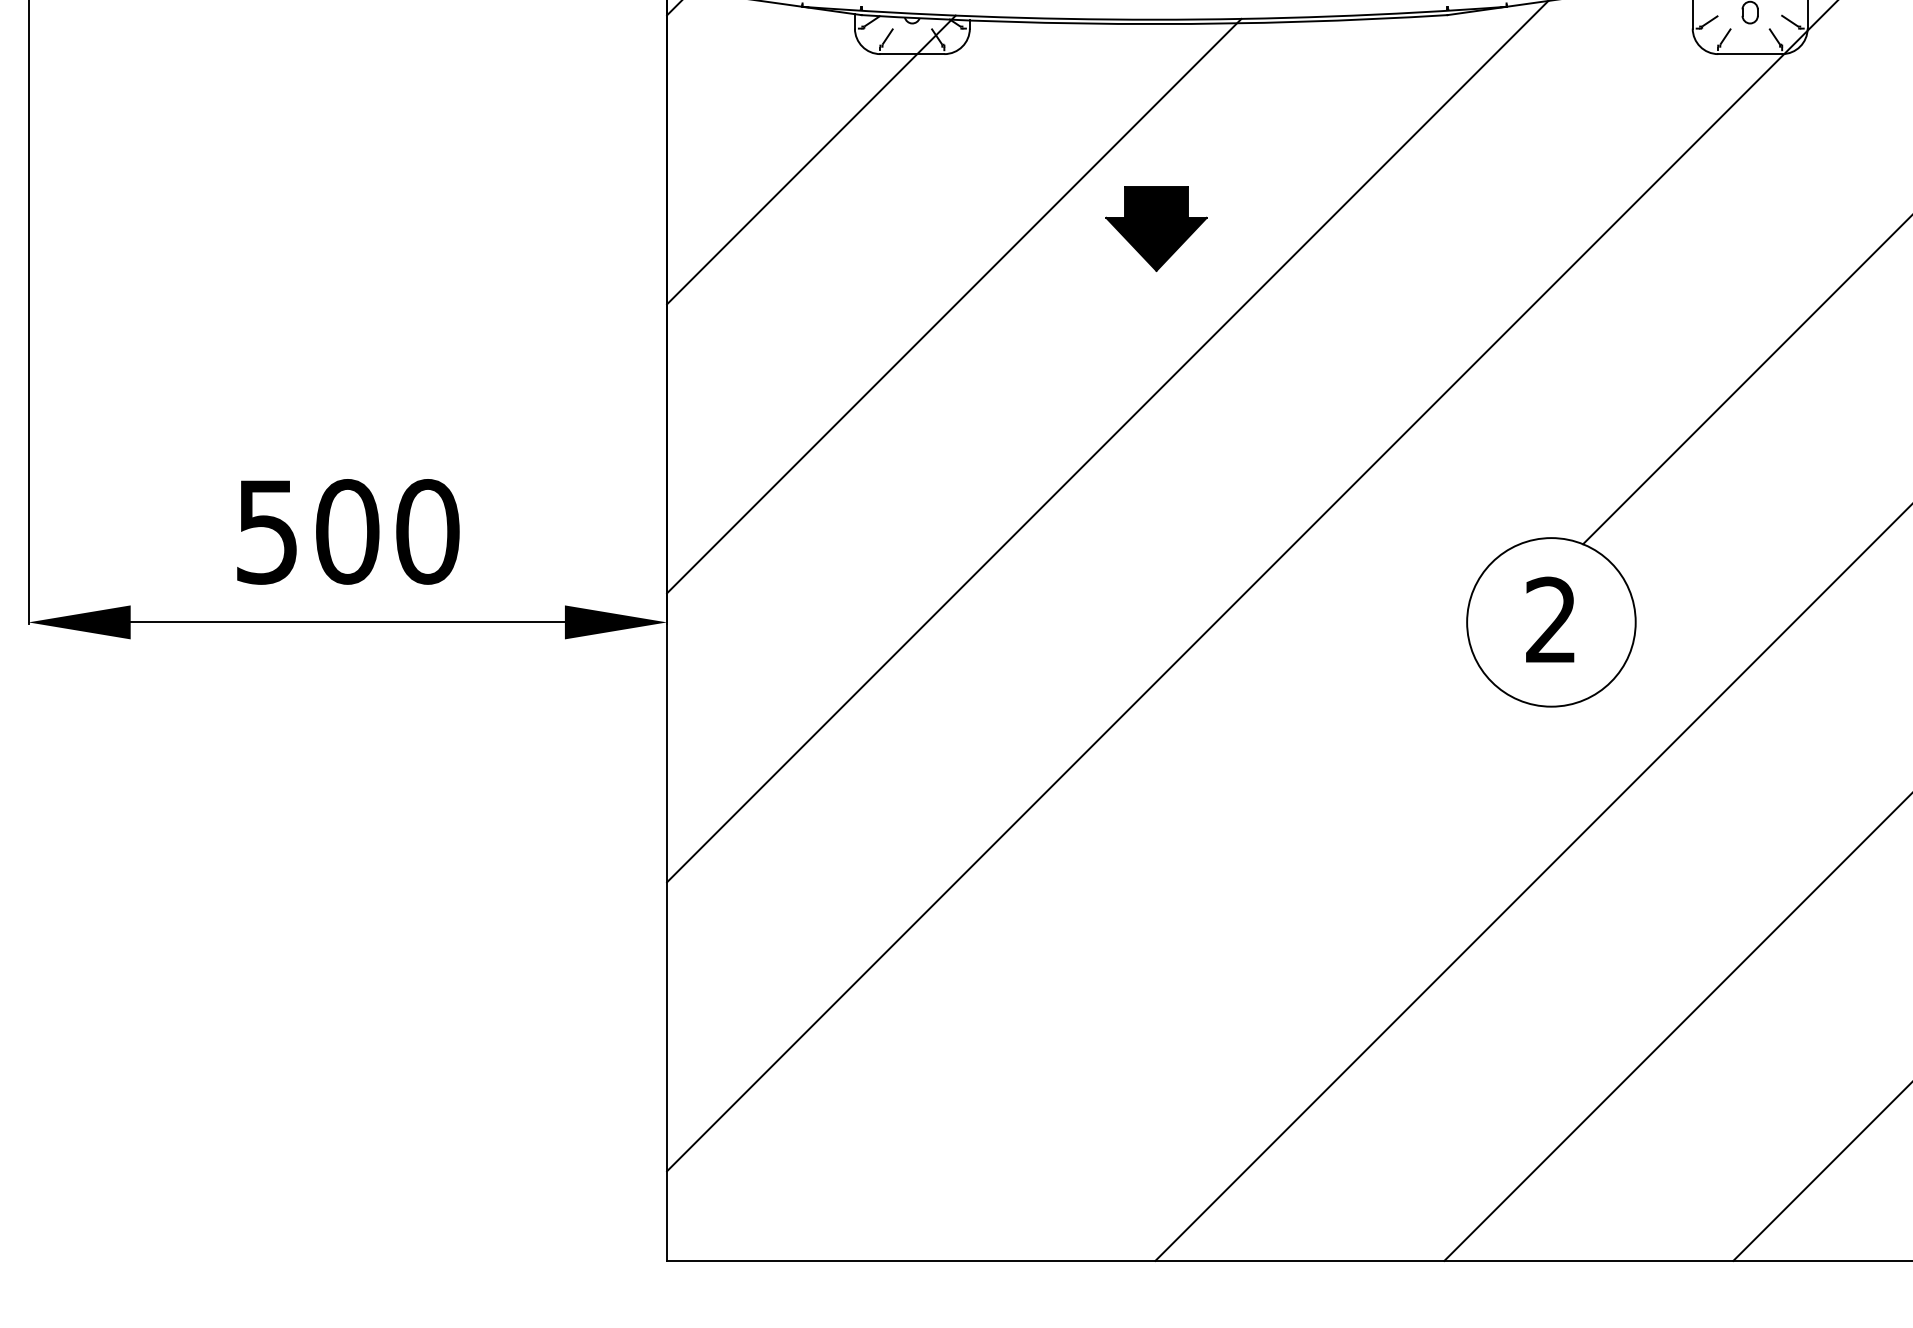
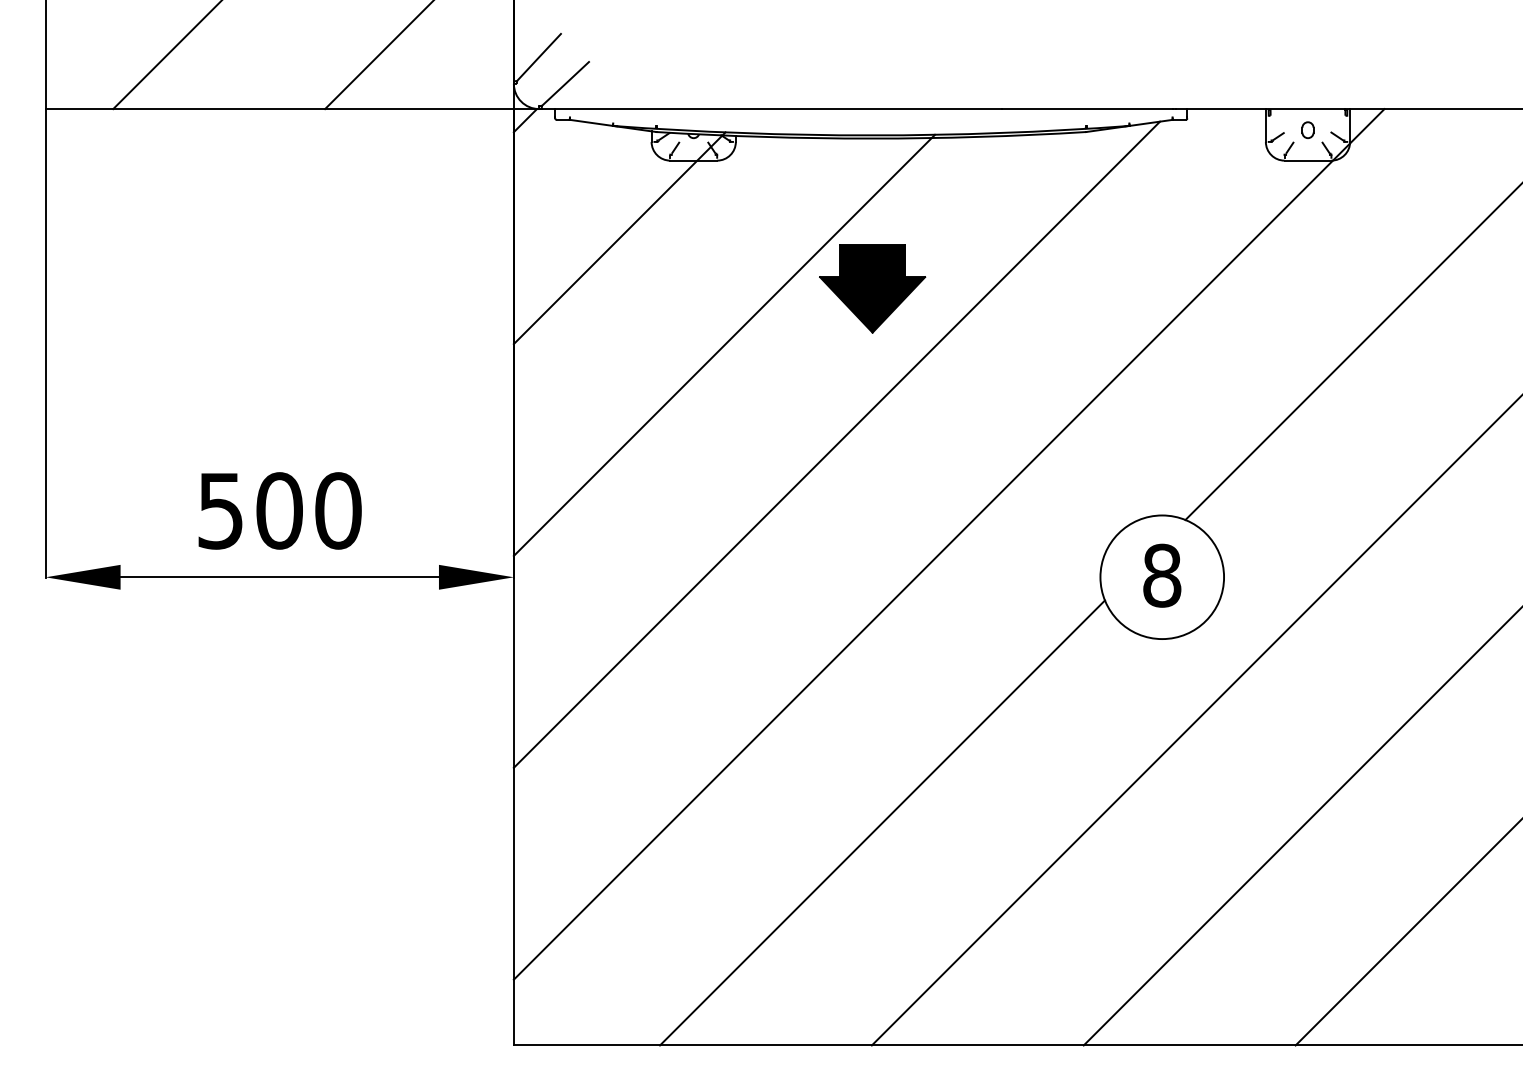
part: (1156, 228) -> (872, 288), size x1.43
text: (1551, 619) -> (1162, 575), 2 -> 8
line: (1169, 956) -> (882, 822), added

